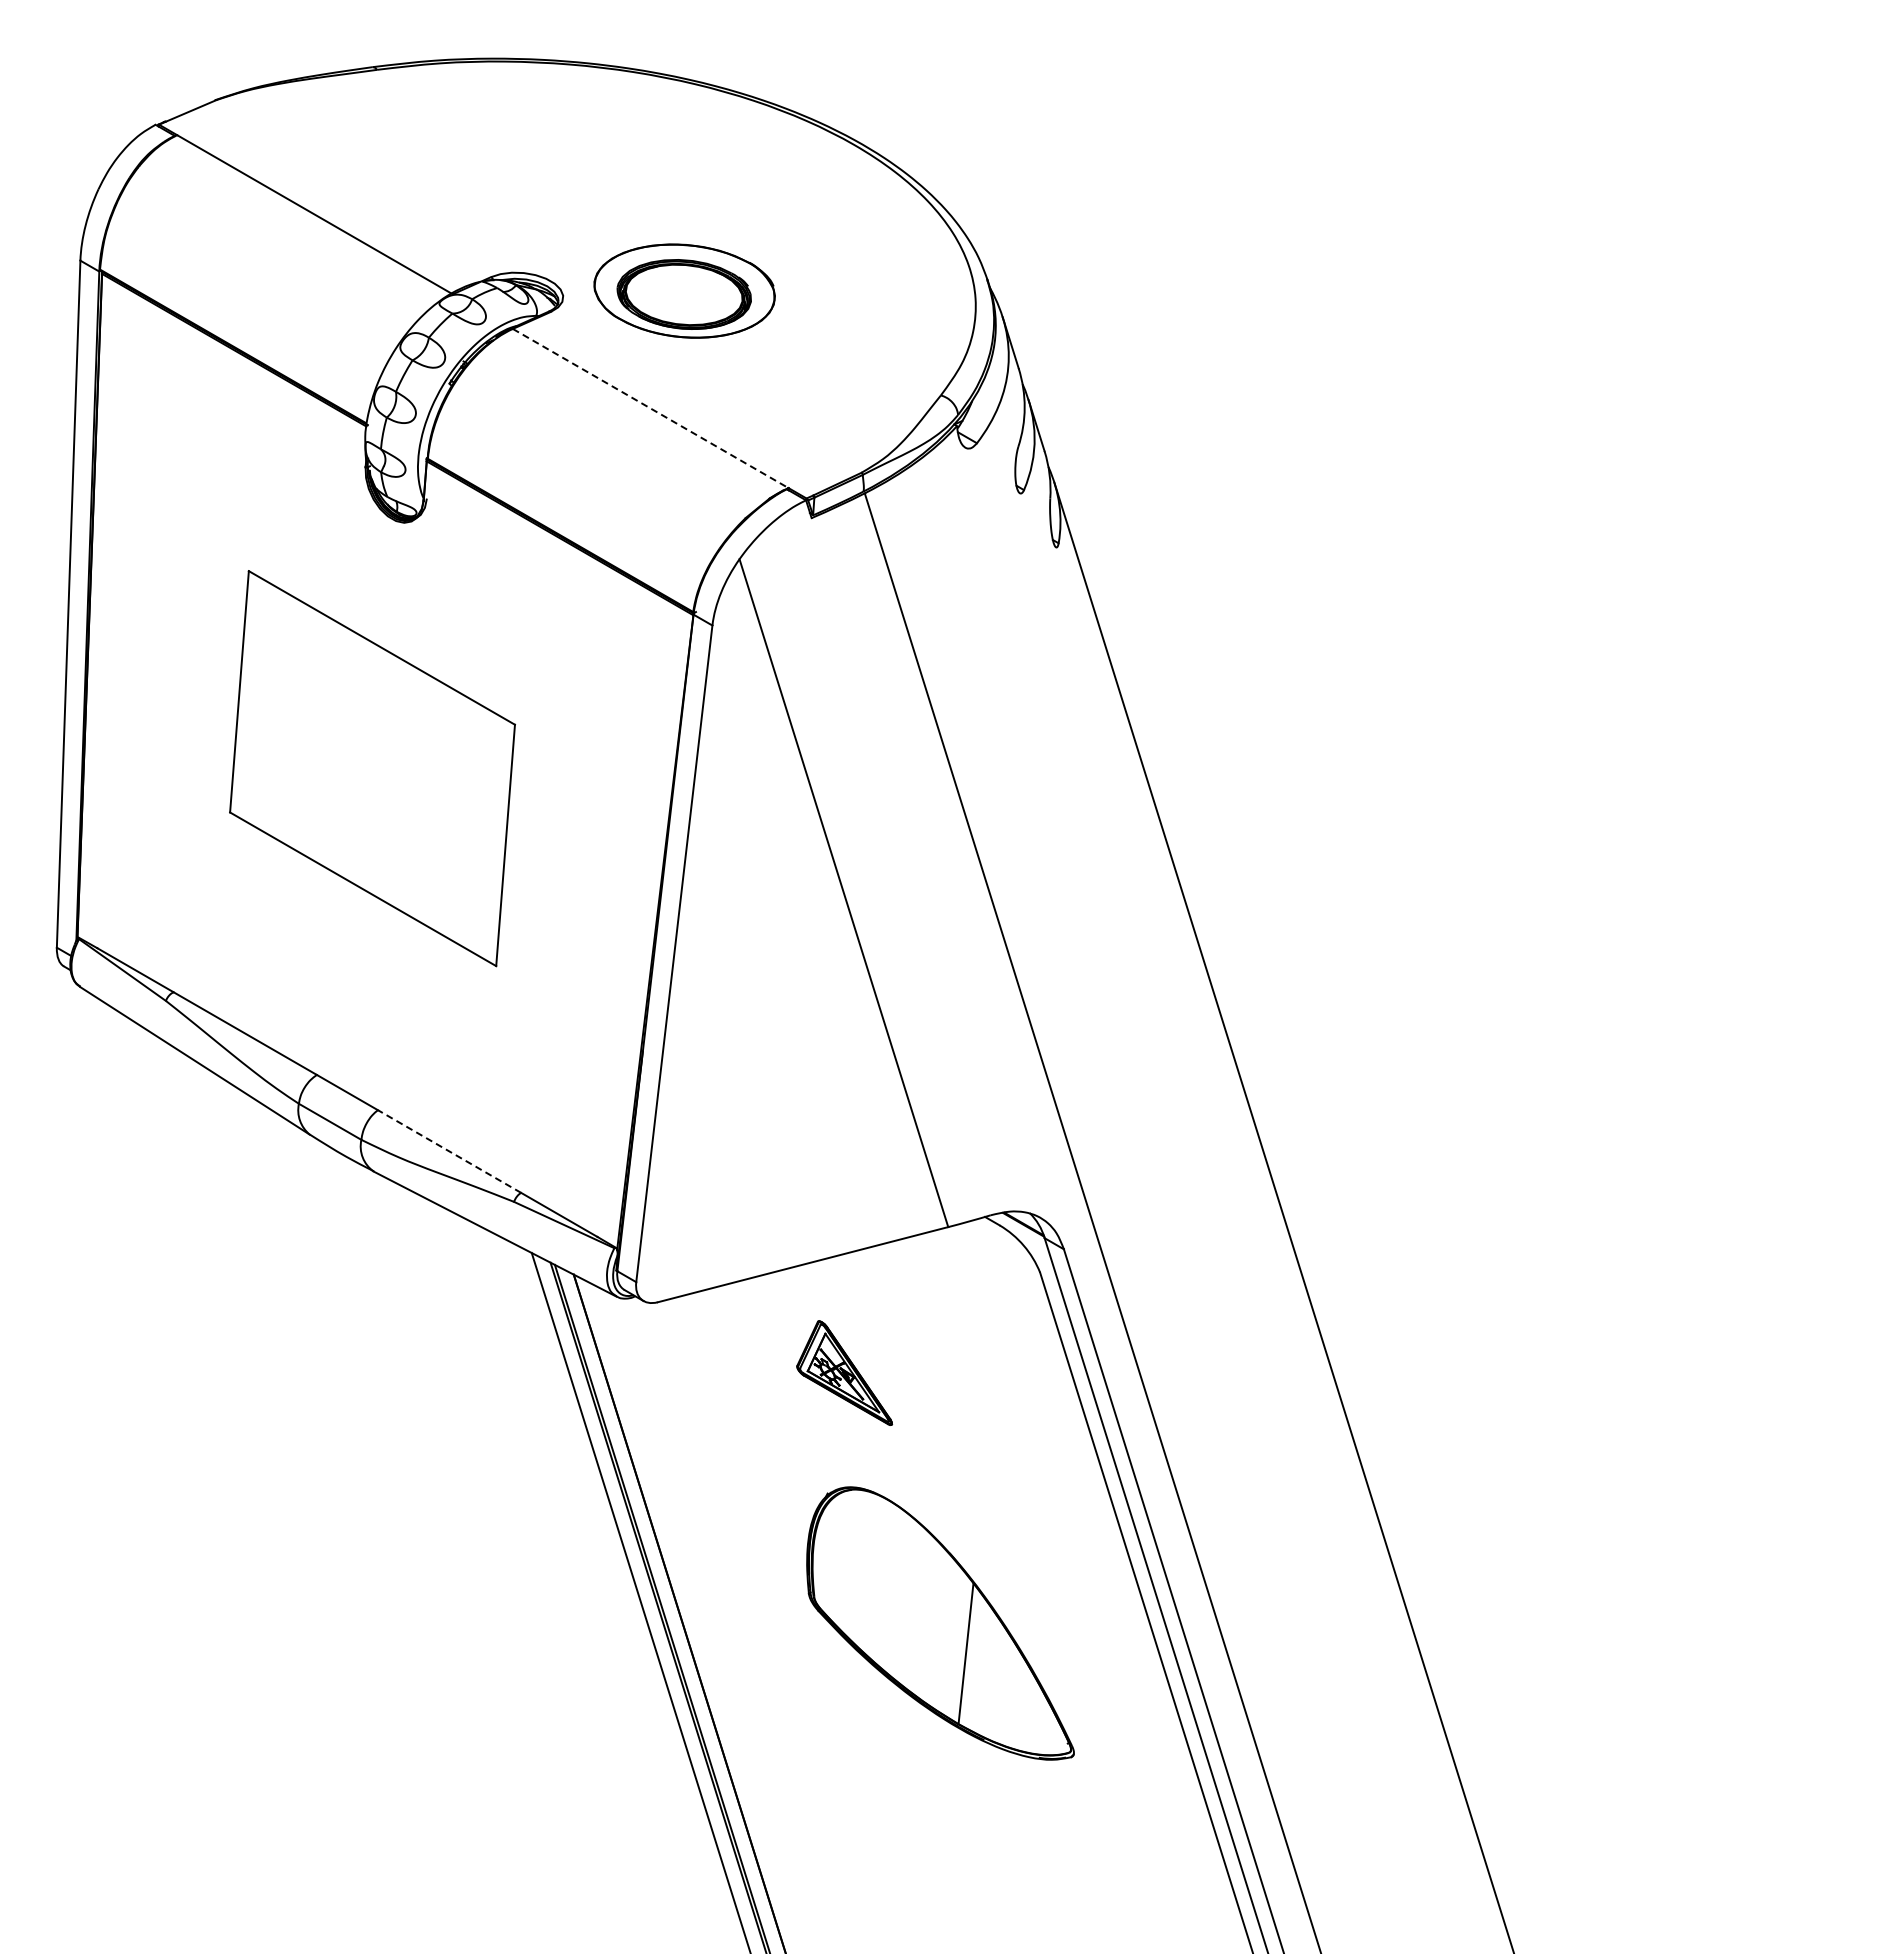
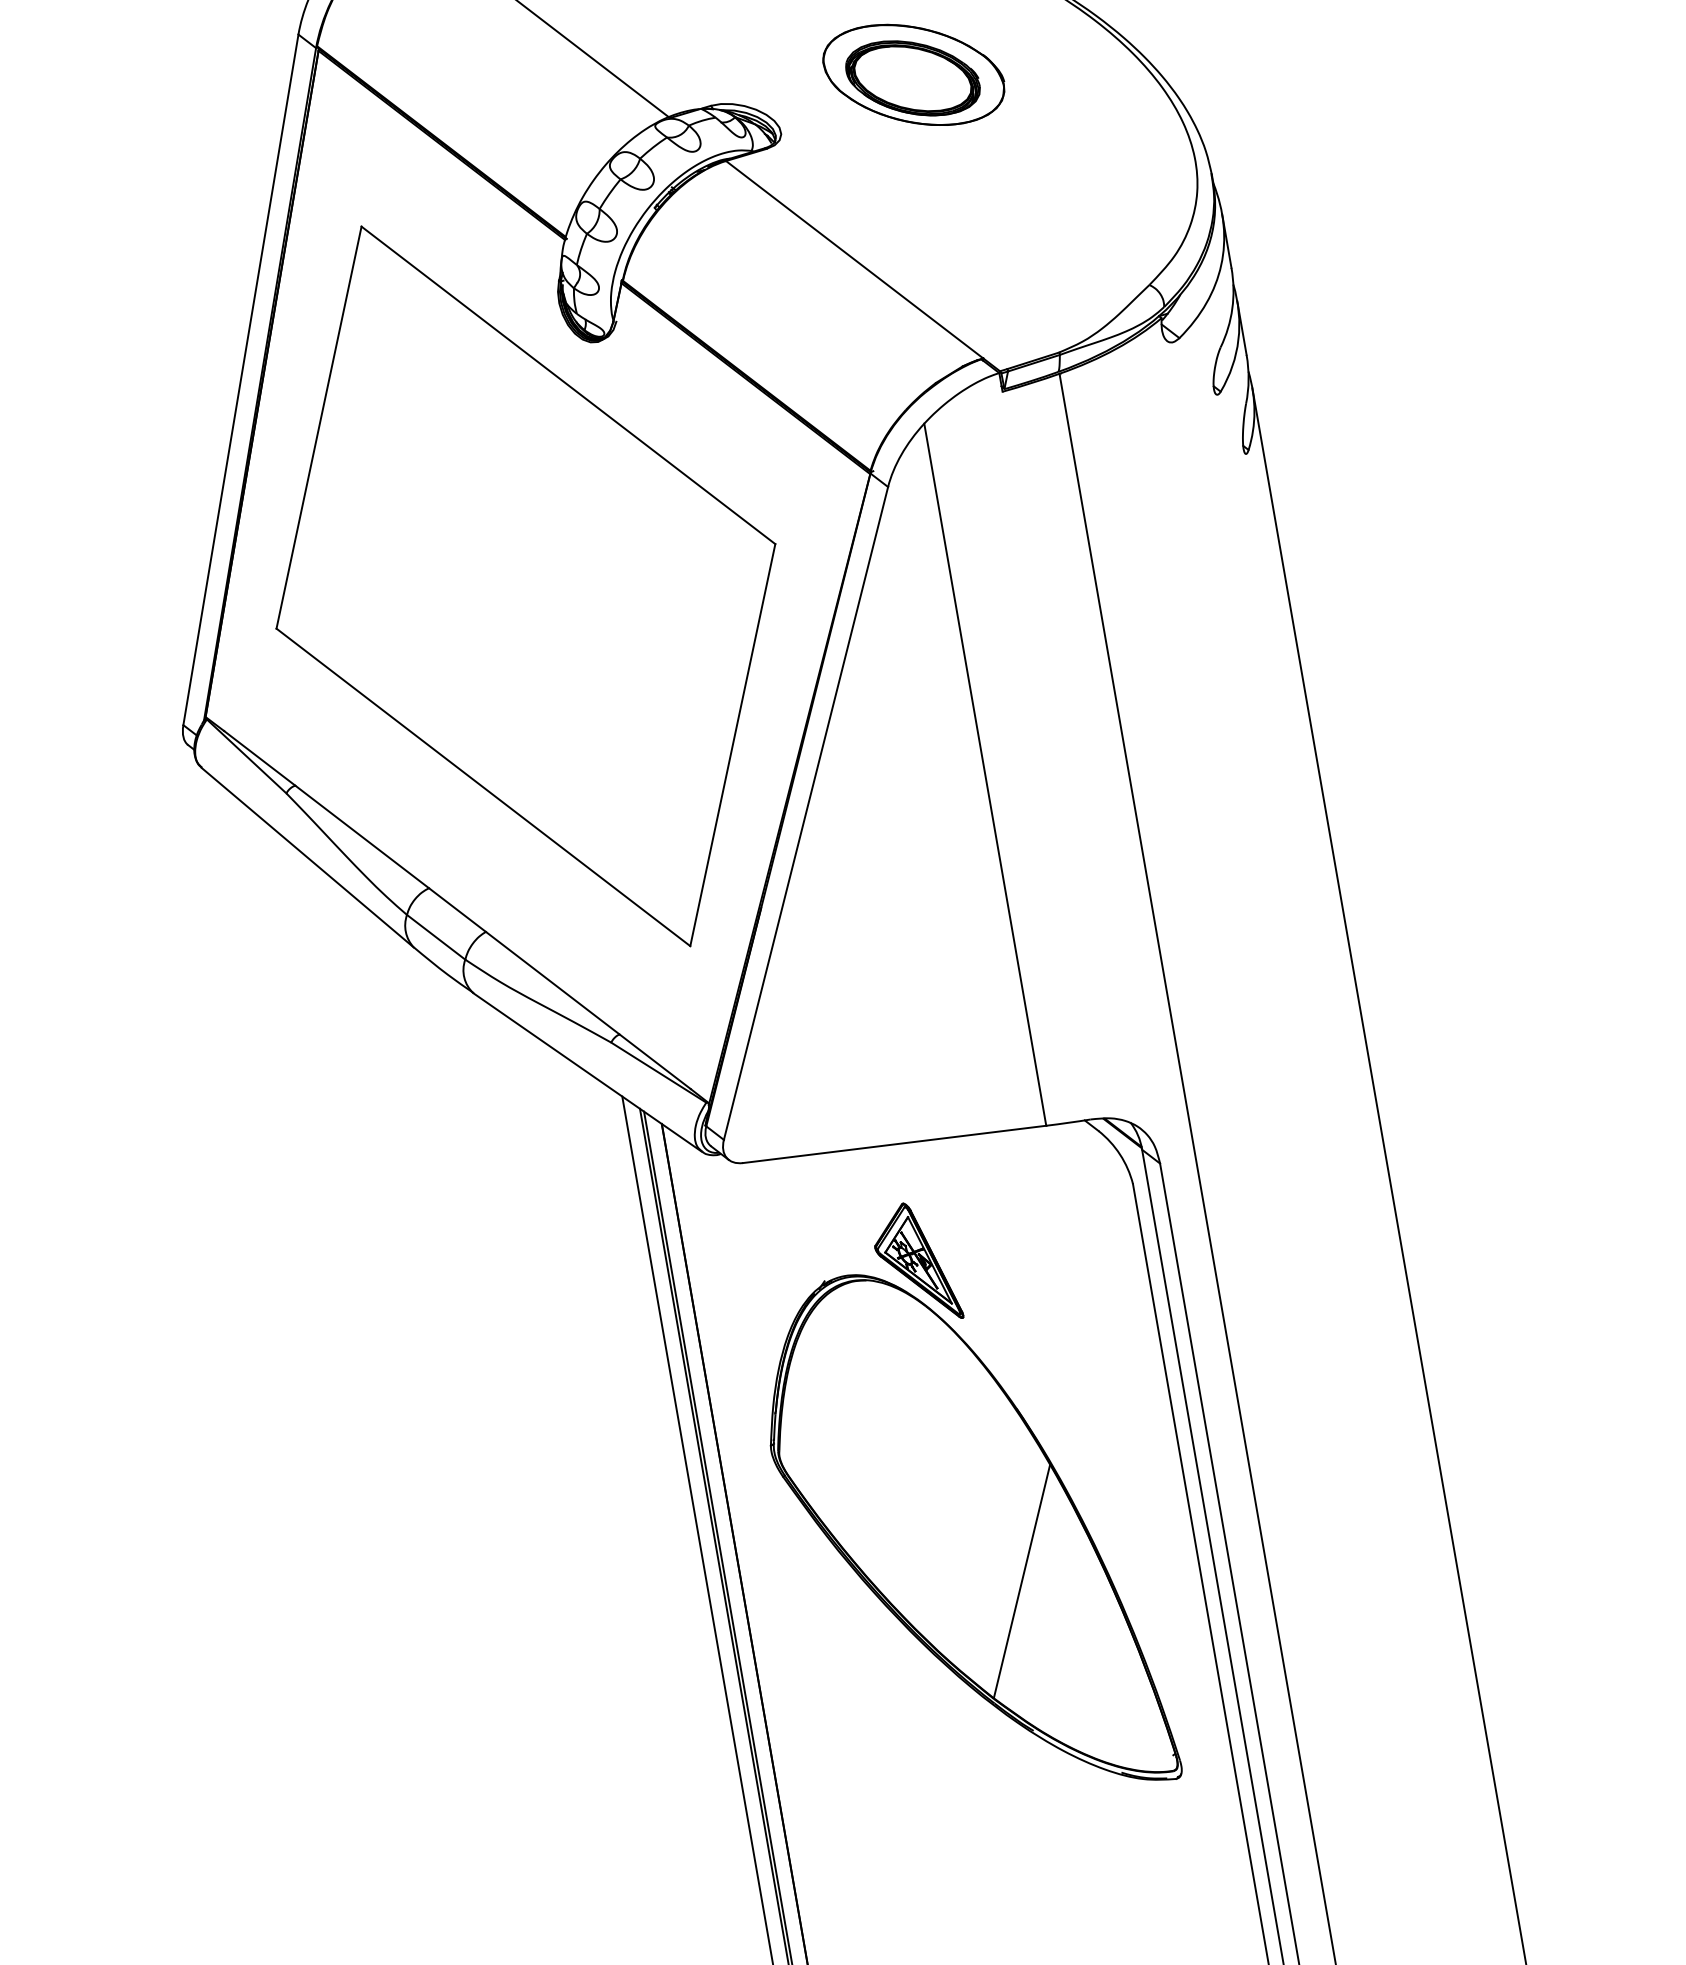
part: (684, 290) -> (913, 74), moved
line: (651, 408) -> (855, 259), dashed -> solid
part: (372, 768) -> (525, 586), size x1.67
line: (449, 1151) -> (552, 983), dashed -> solid
part: (940, 1623) -> (985, 1524), size x1.67

